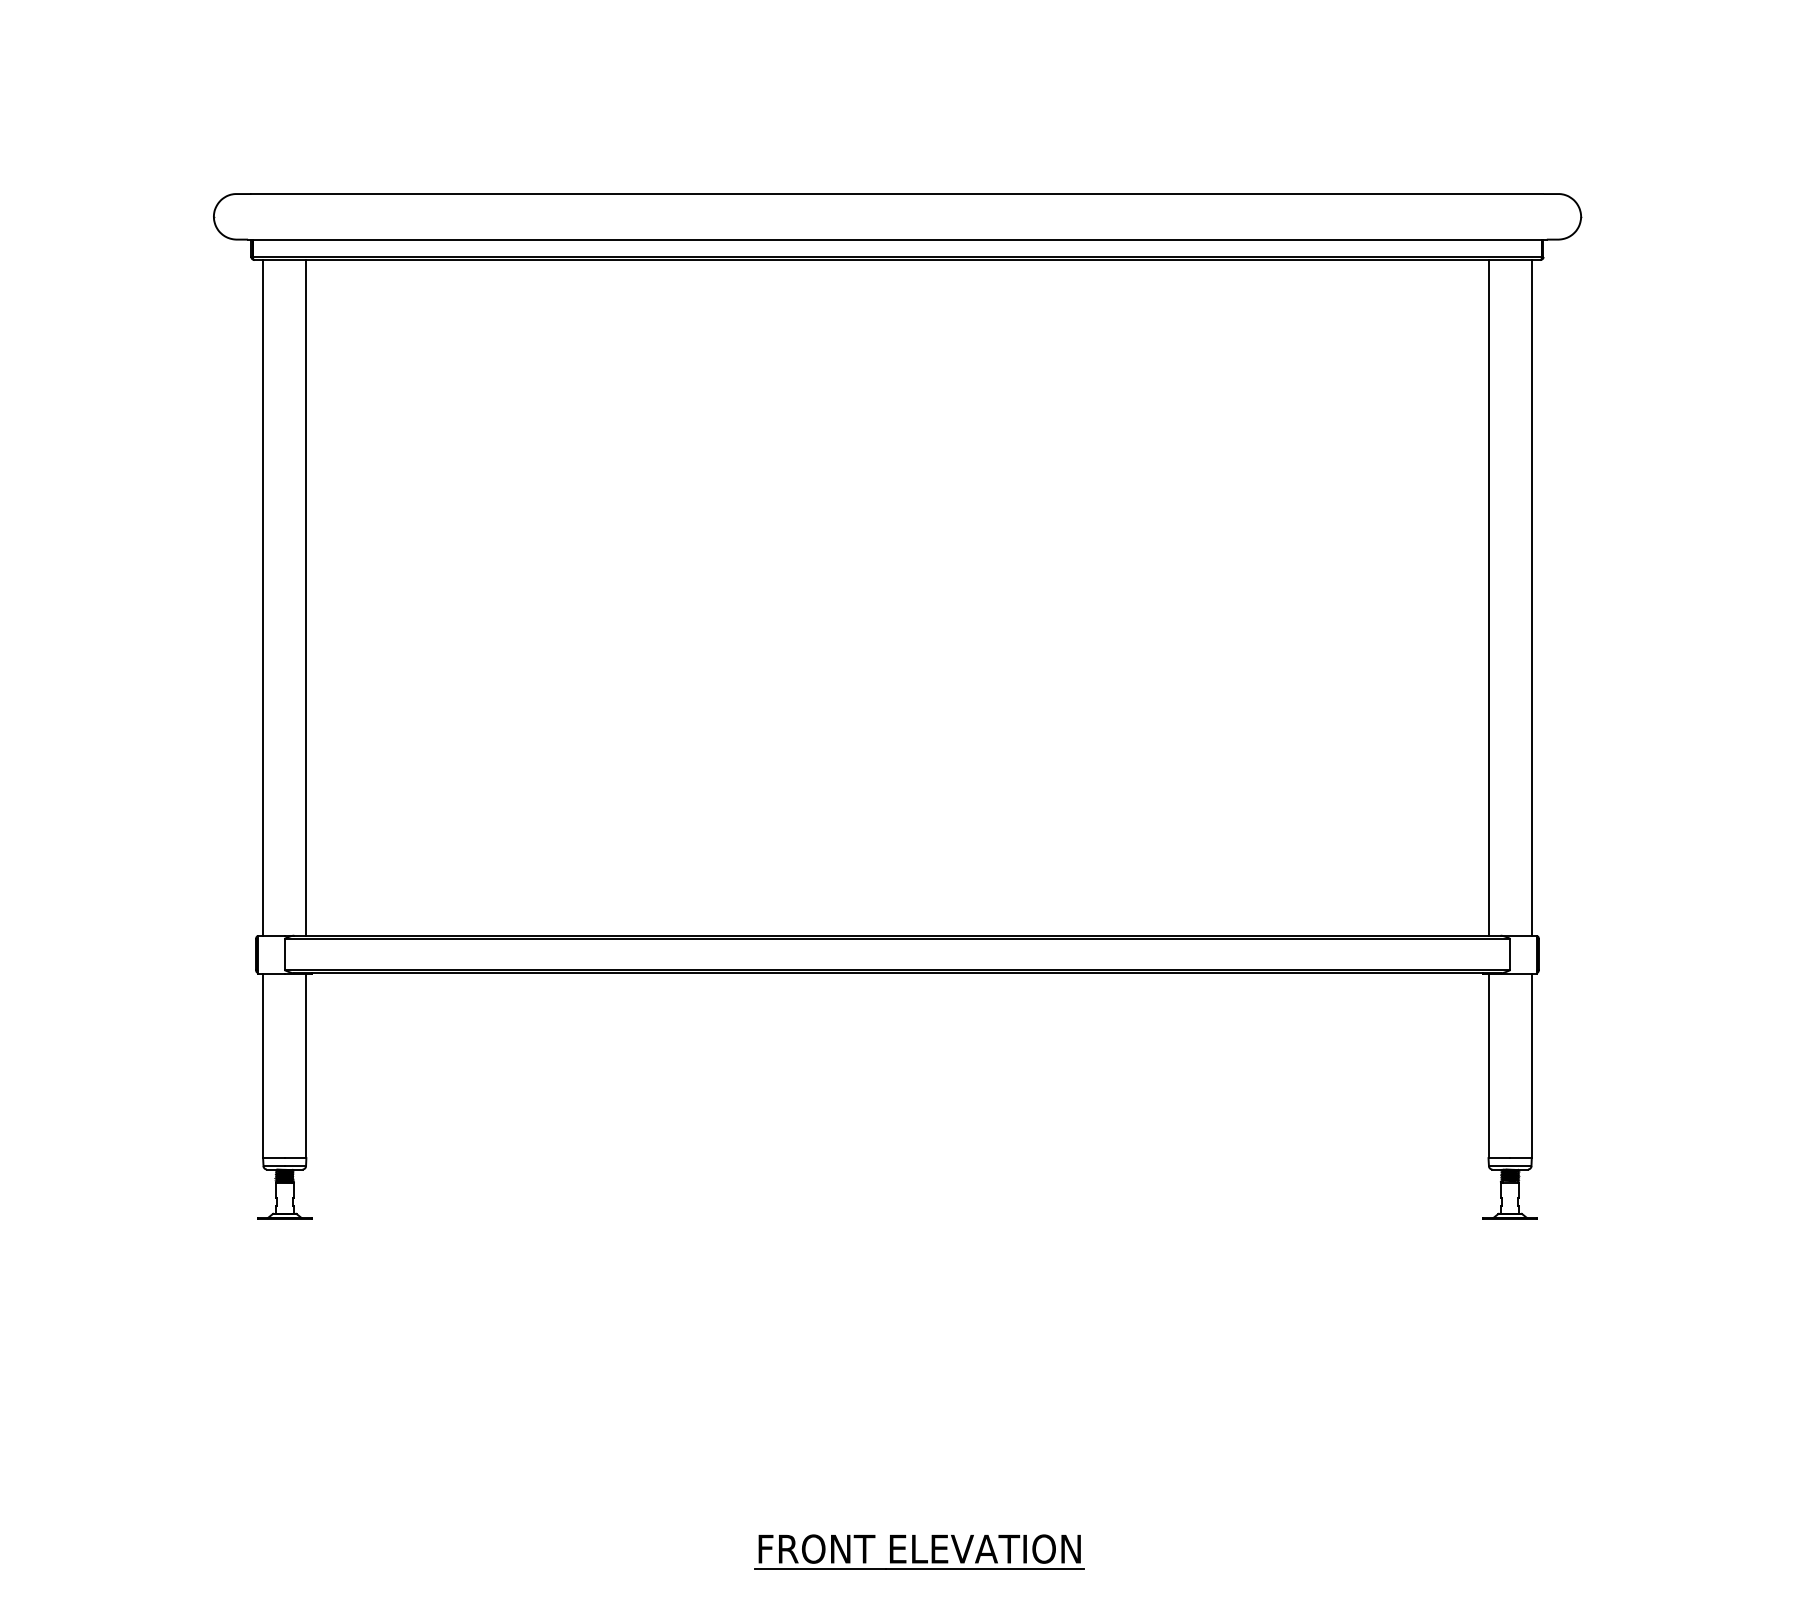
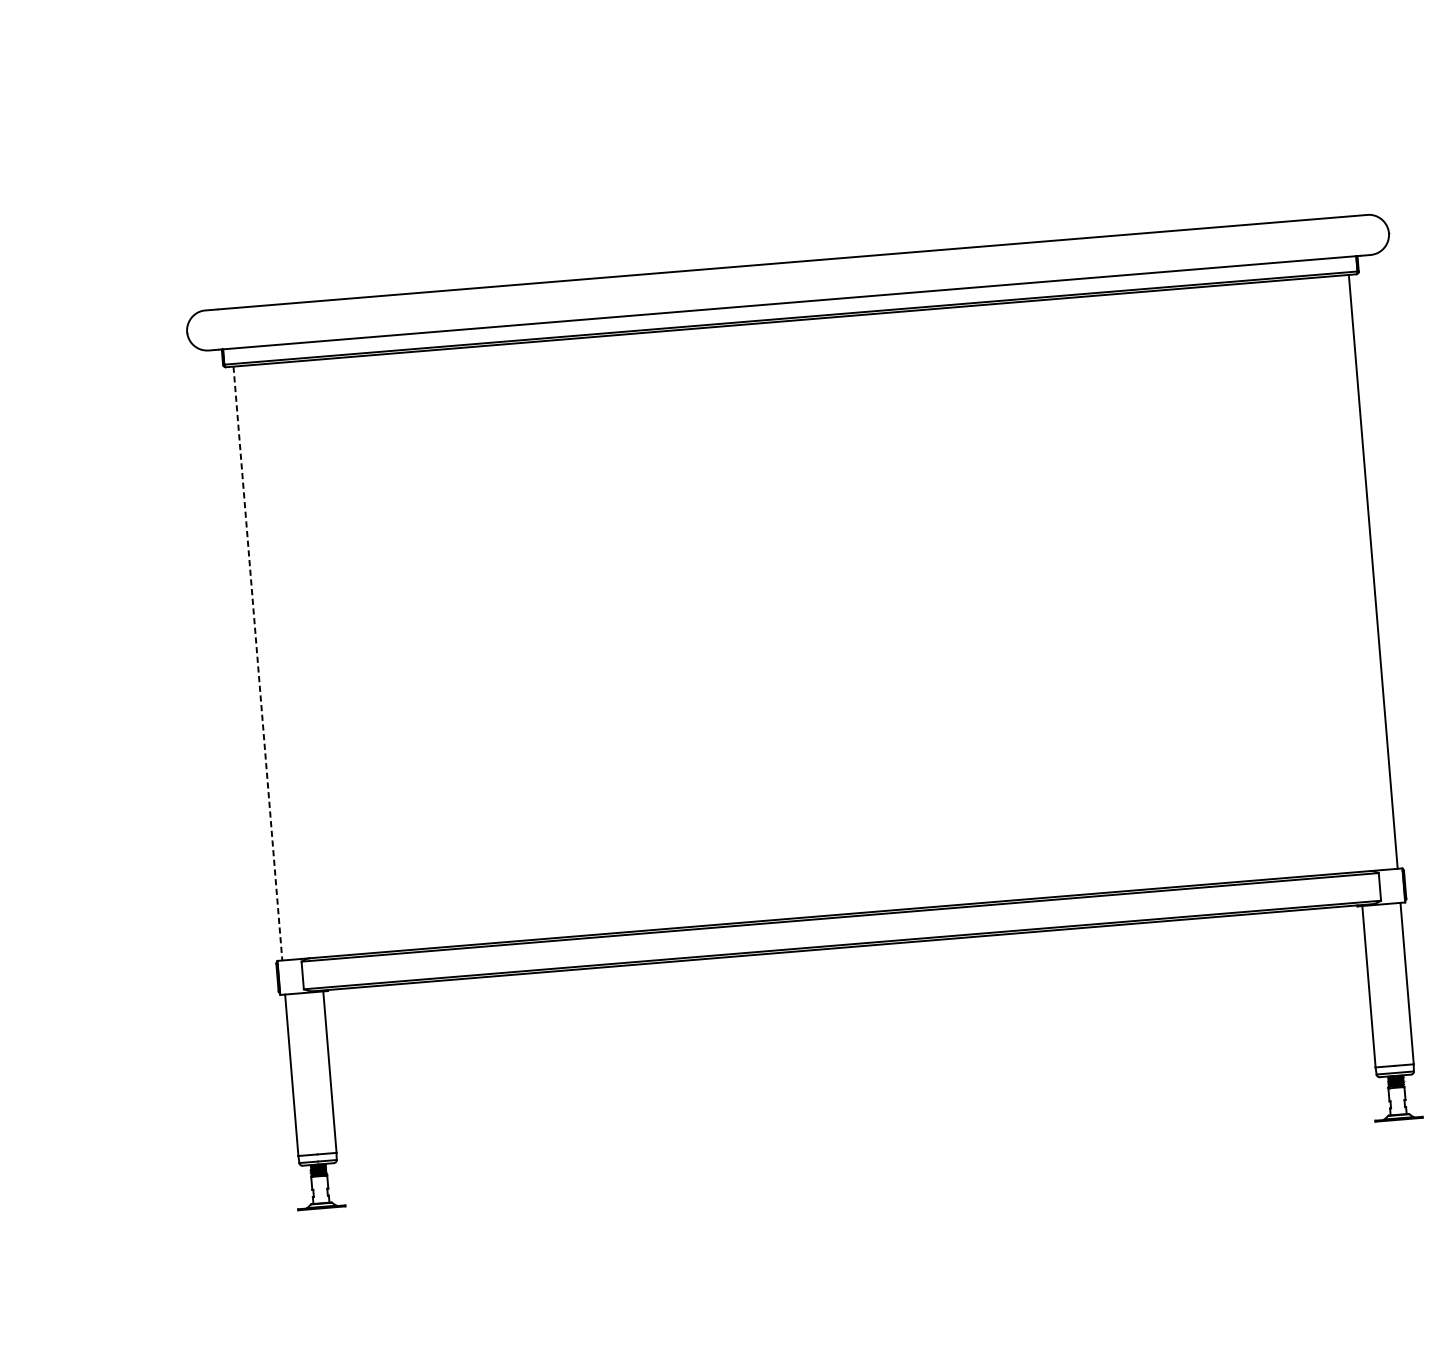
line: (263, 597) -> (258, 663), solid -> dashed
line: (306, 597) -> (296, 660), removed
line: (1488, 597) -> (1335, 574), removed

